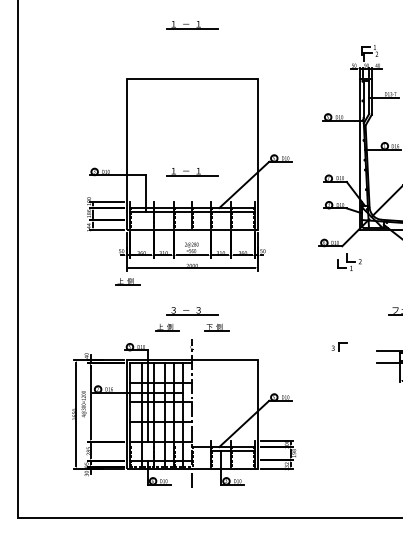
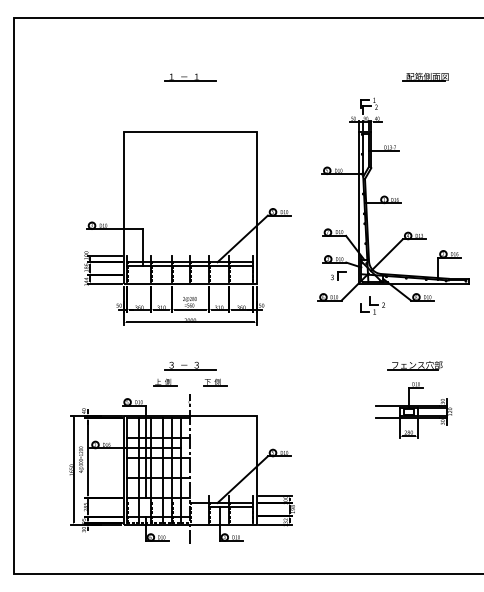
part: (192, 171) -> (190, 225), removed
part: (349, 261) -> (372, 305), moved
part: (127, 281) -> (125, 336), removed
part: (339, 346) -> (338, 275), moved

